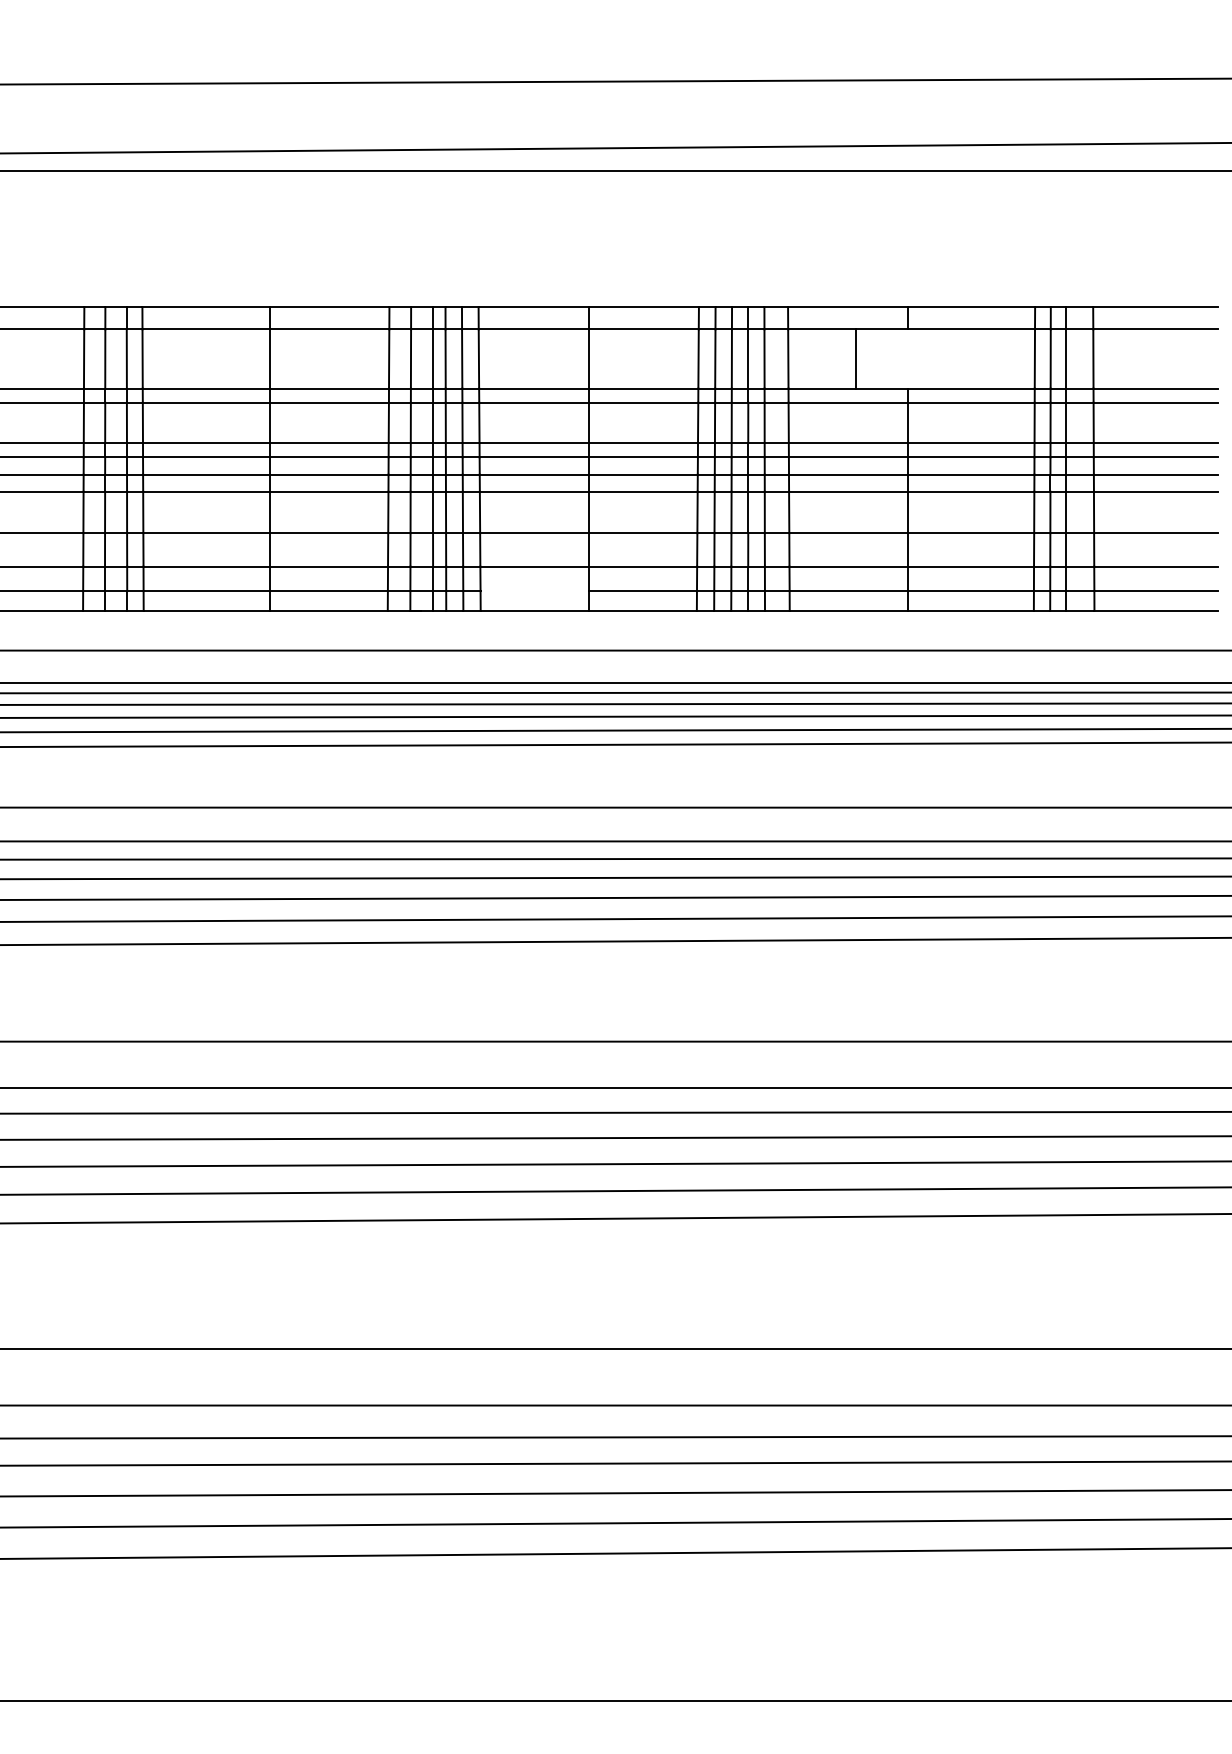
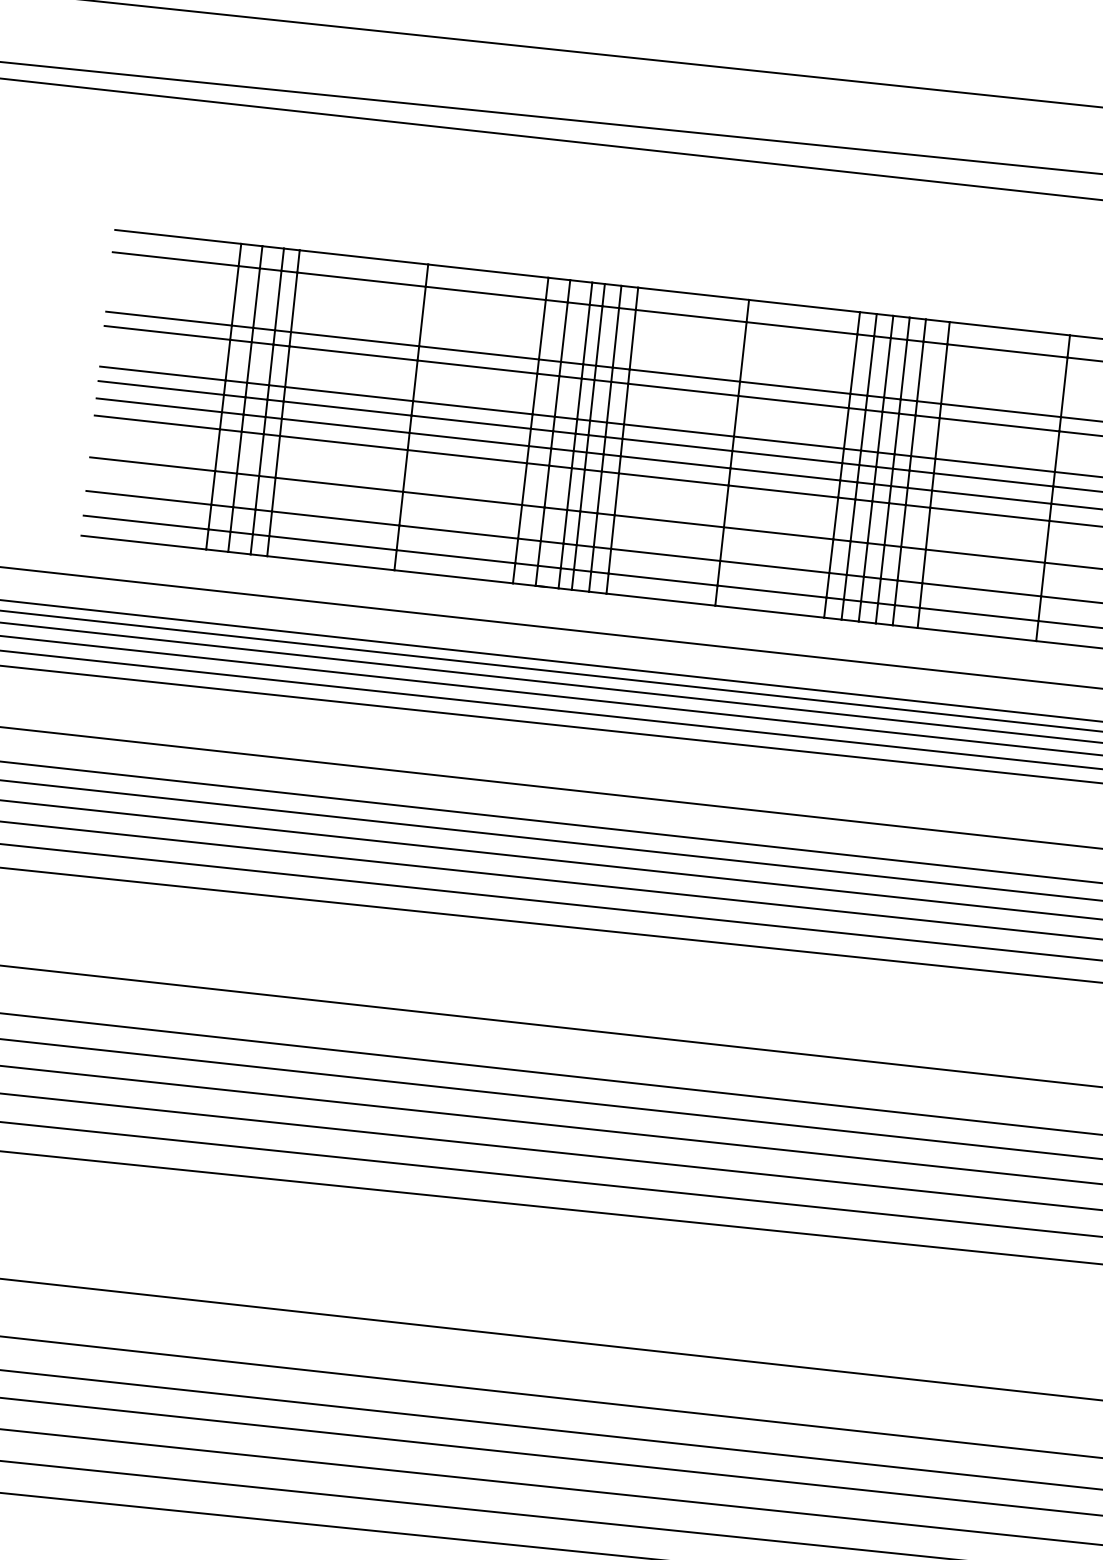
line: (855, 358) -> (1064, 386), moved
line: (534, 591) -> (662, 580), added

